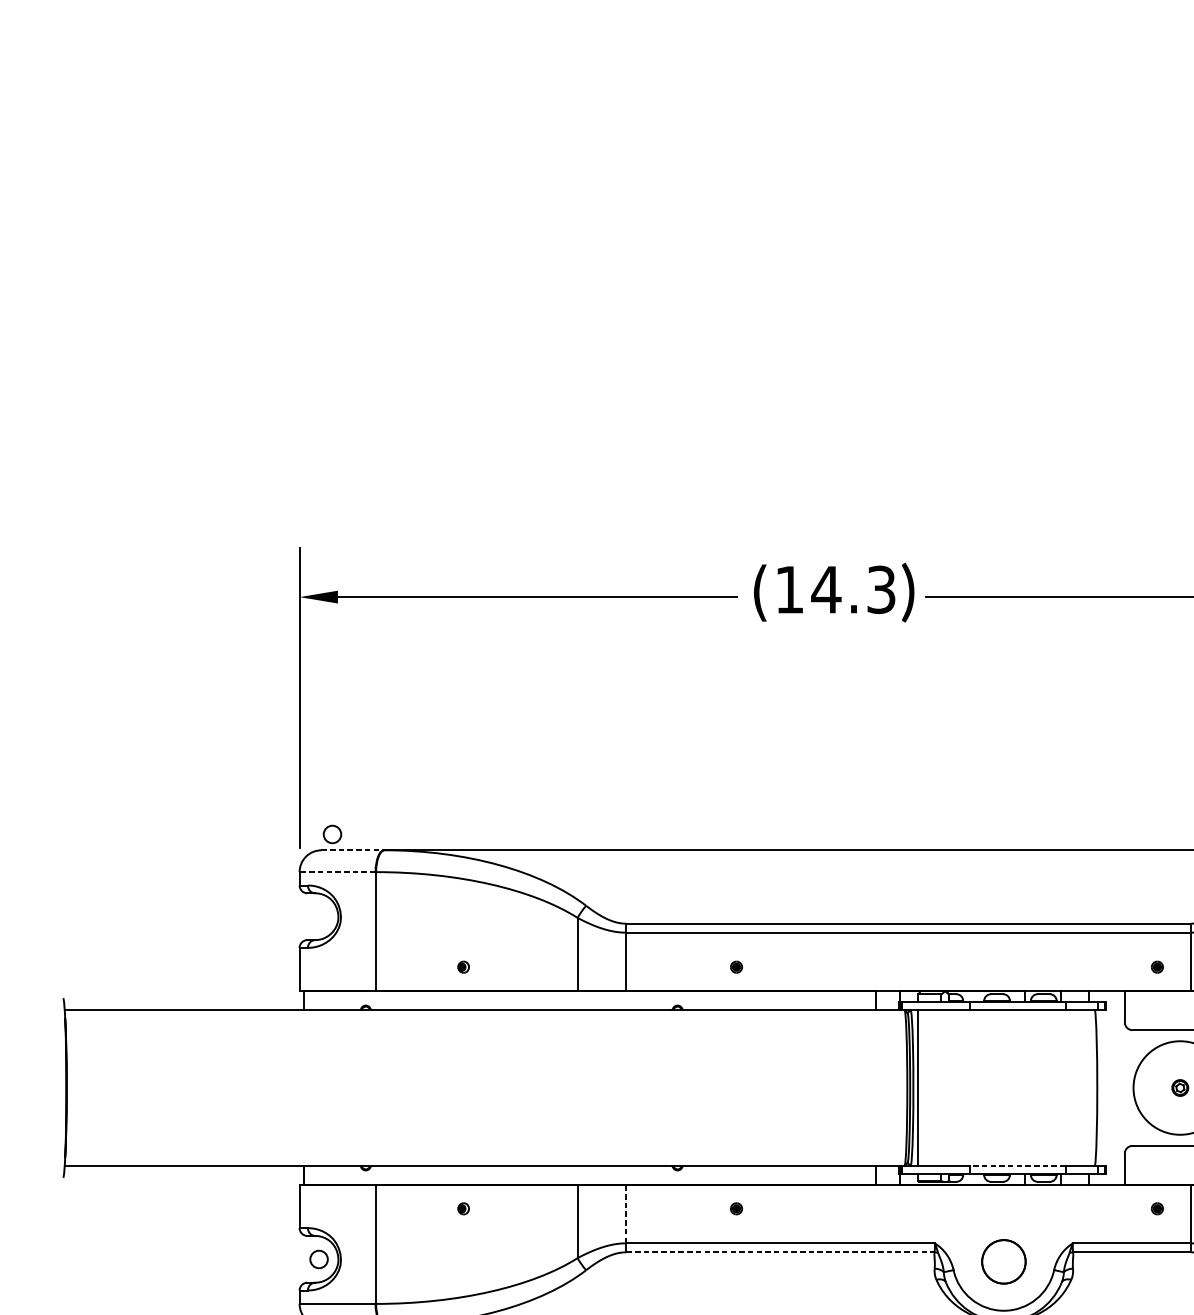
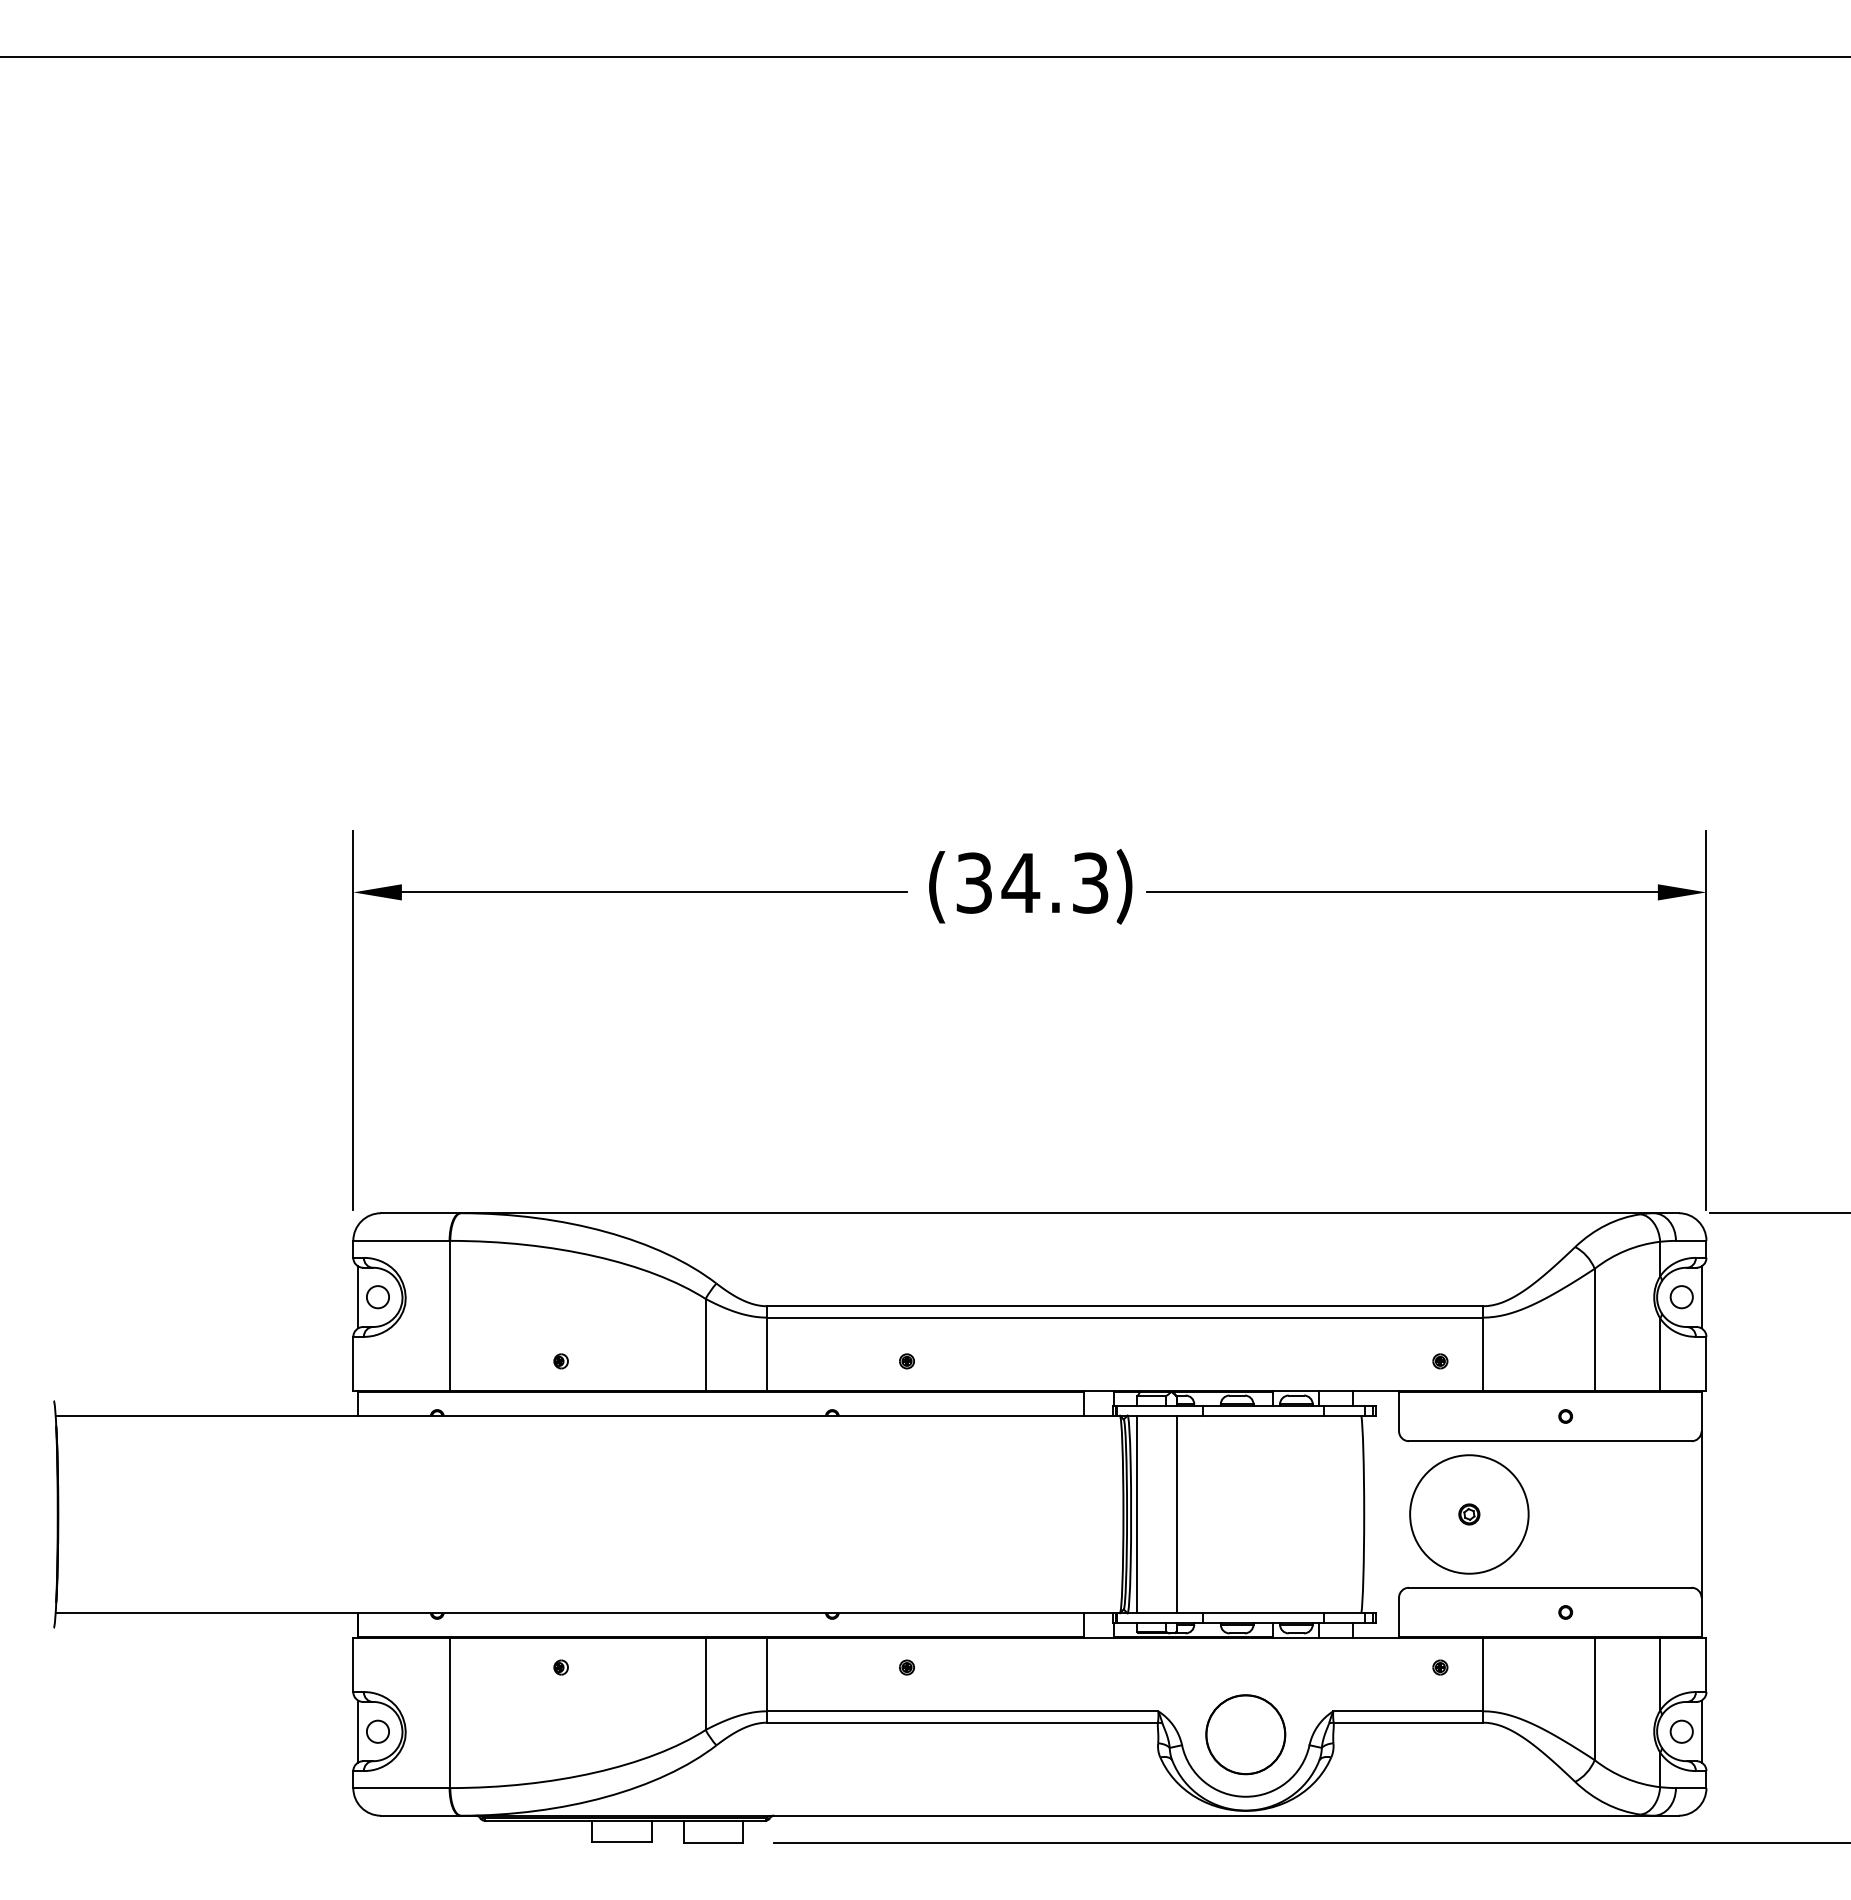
text: (788, 589) -> (973, 882), (14.3 -> (34.3
circle: (332, 834) -> (377, 1297), moved
line: (352, 850) -> (420, 1213), dashed -> solid
line: (336, 871) -> (400, 1240), dashed -> solid
line: (303, 916) -> (358, 1297), added
line: (949, 1088) -> (1176, 1514), added
line: (1017, 1166) -> (1263, 1613), dashed -> solid
line: (626, 1214) -> (767, 1674), dashed -> solid
line: (781, 1252) -> (963, 1722), dashed -> solid
line: (303, 1259) -> (358, 1731), added
circle: (1003, 1261) -> (1245, 1734), size x1.43

